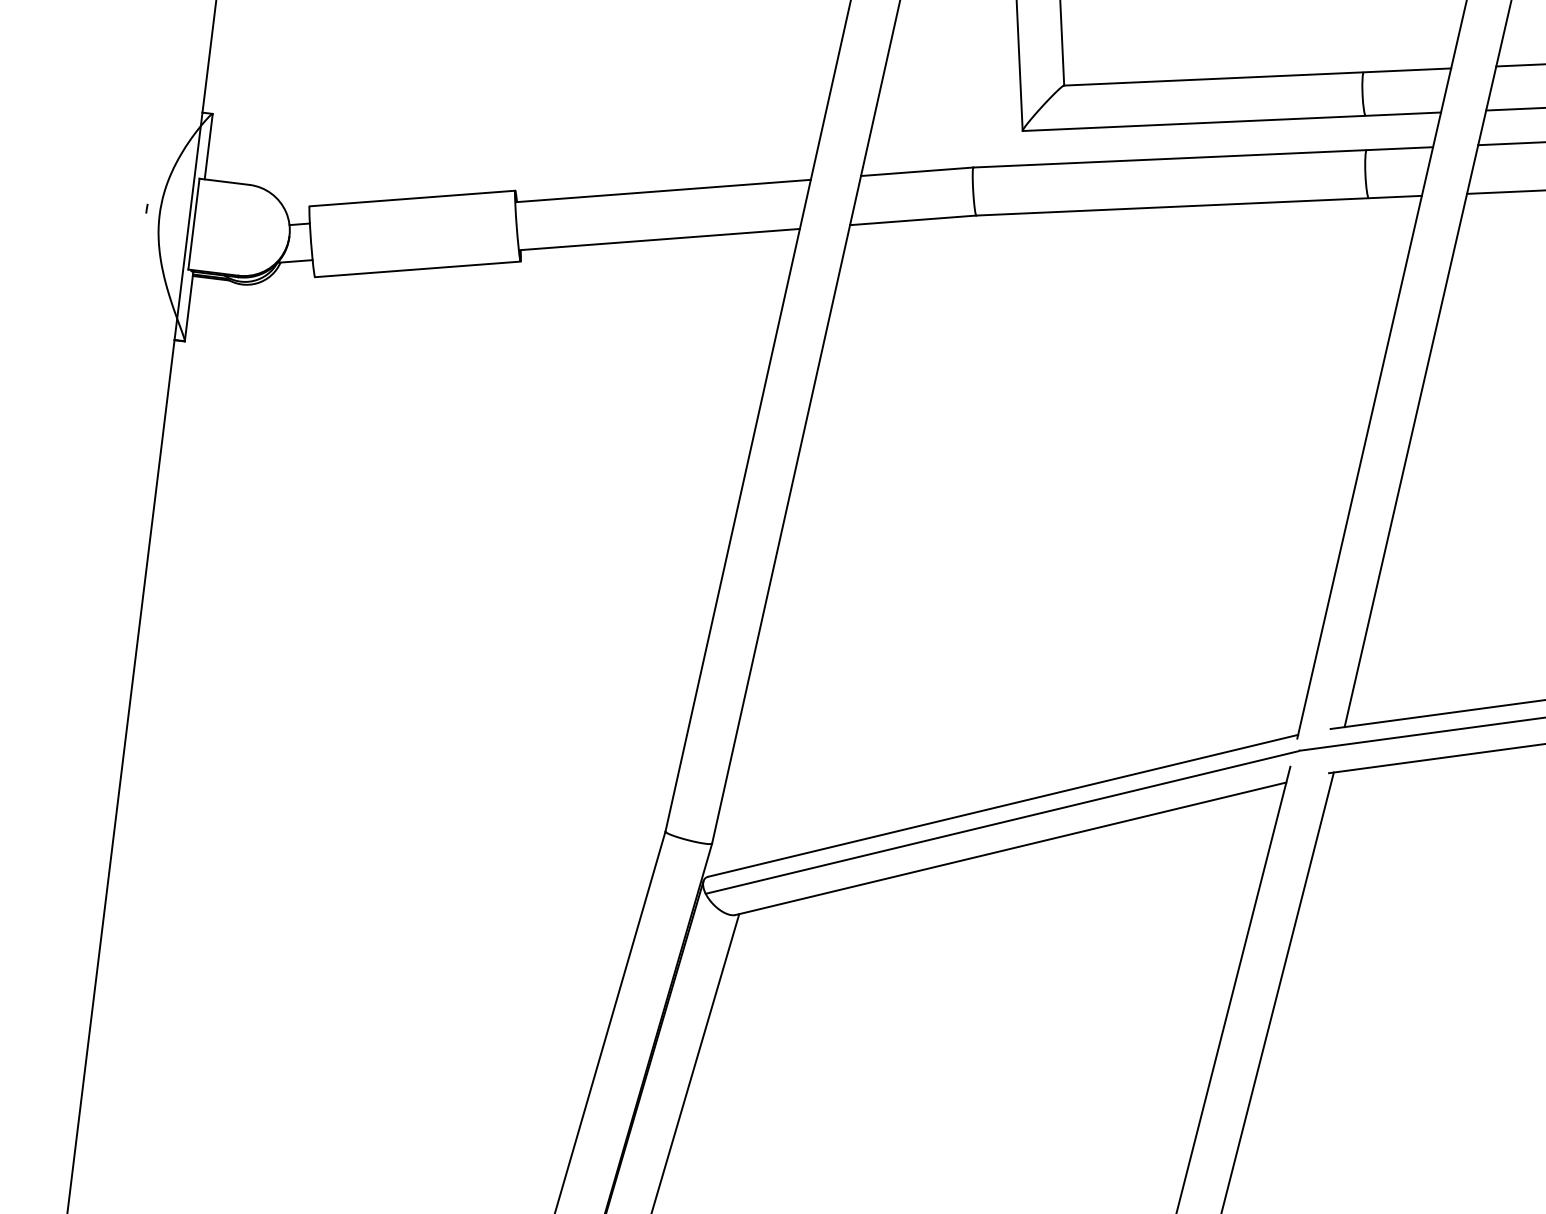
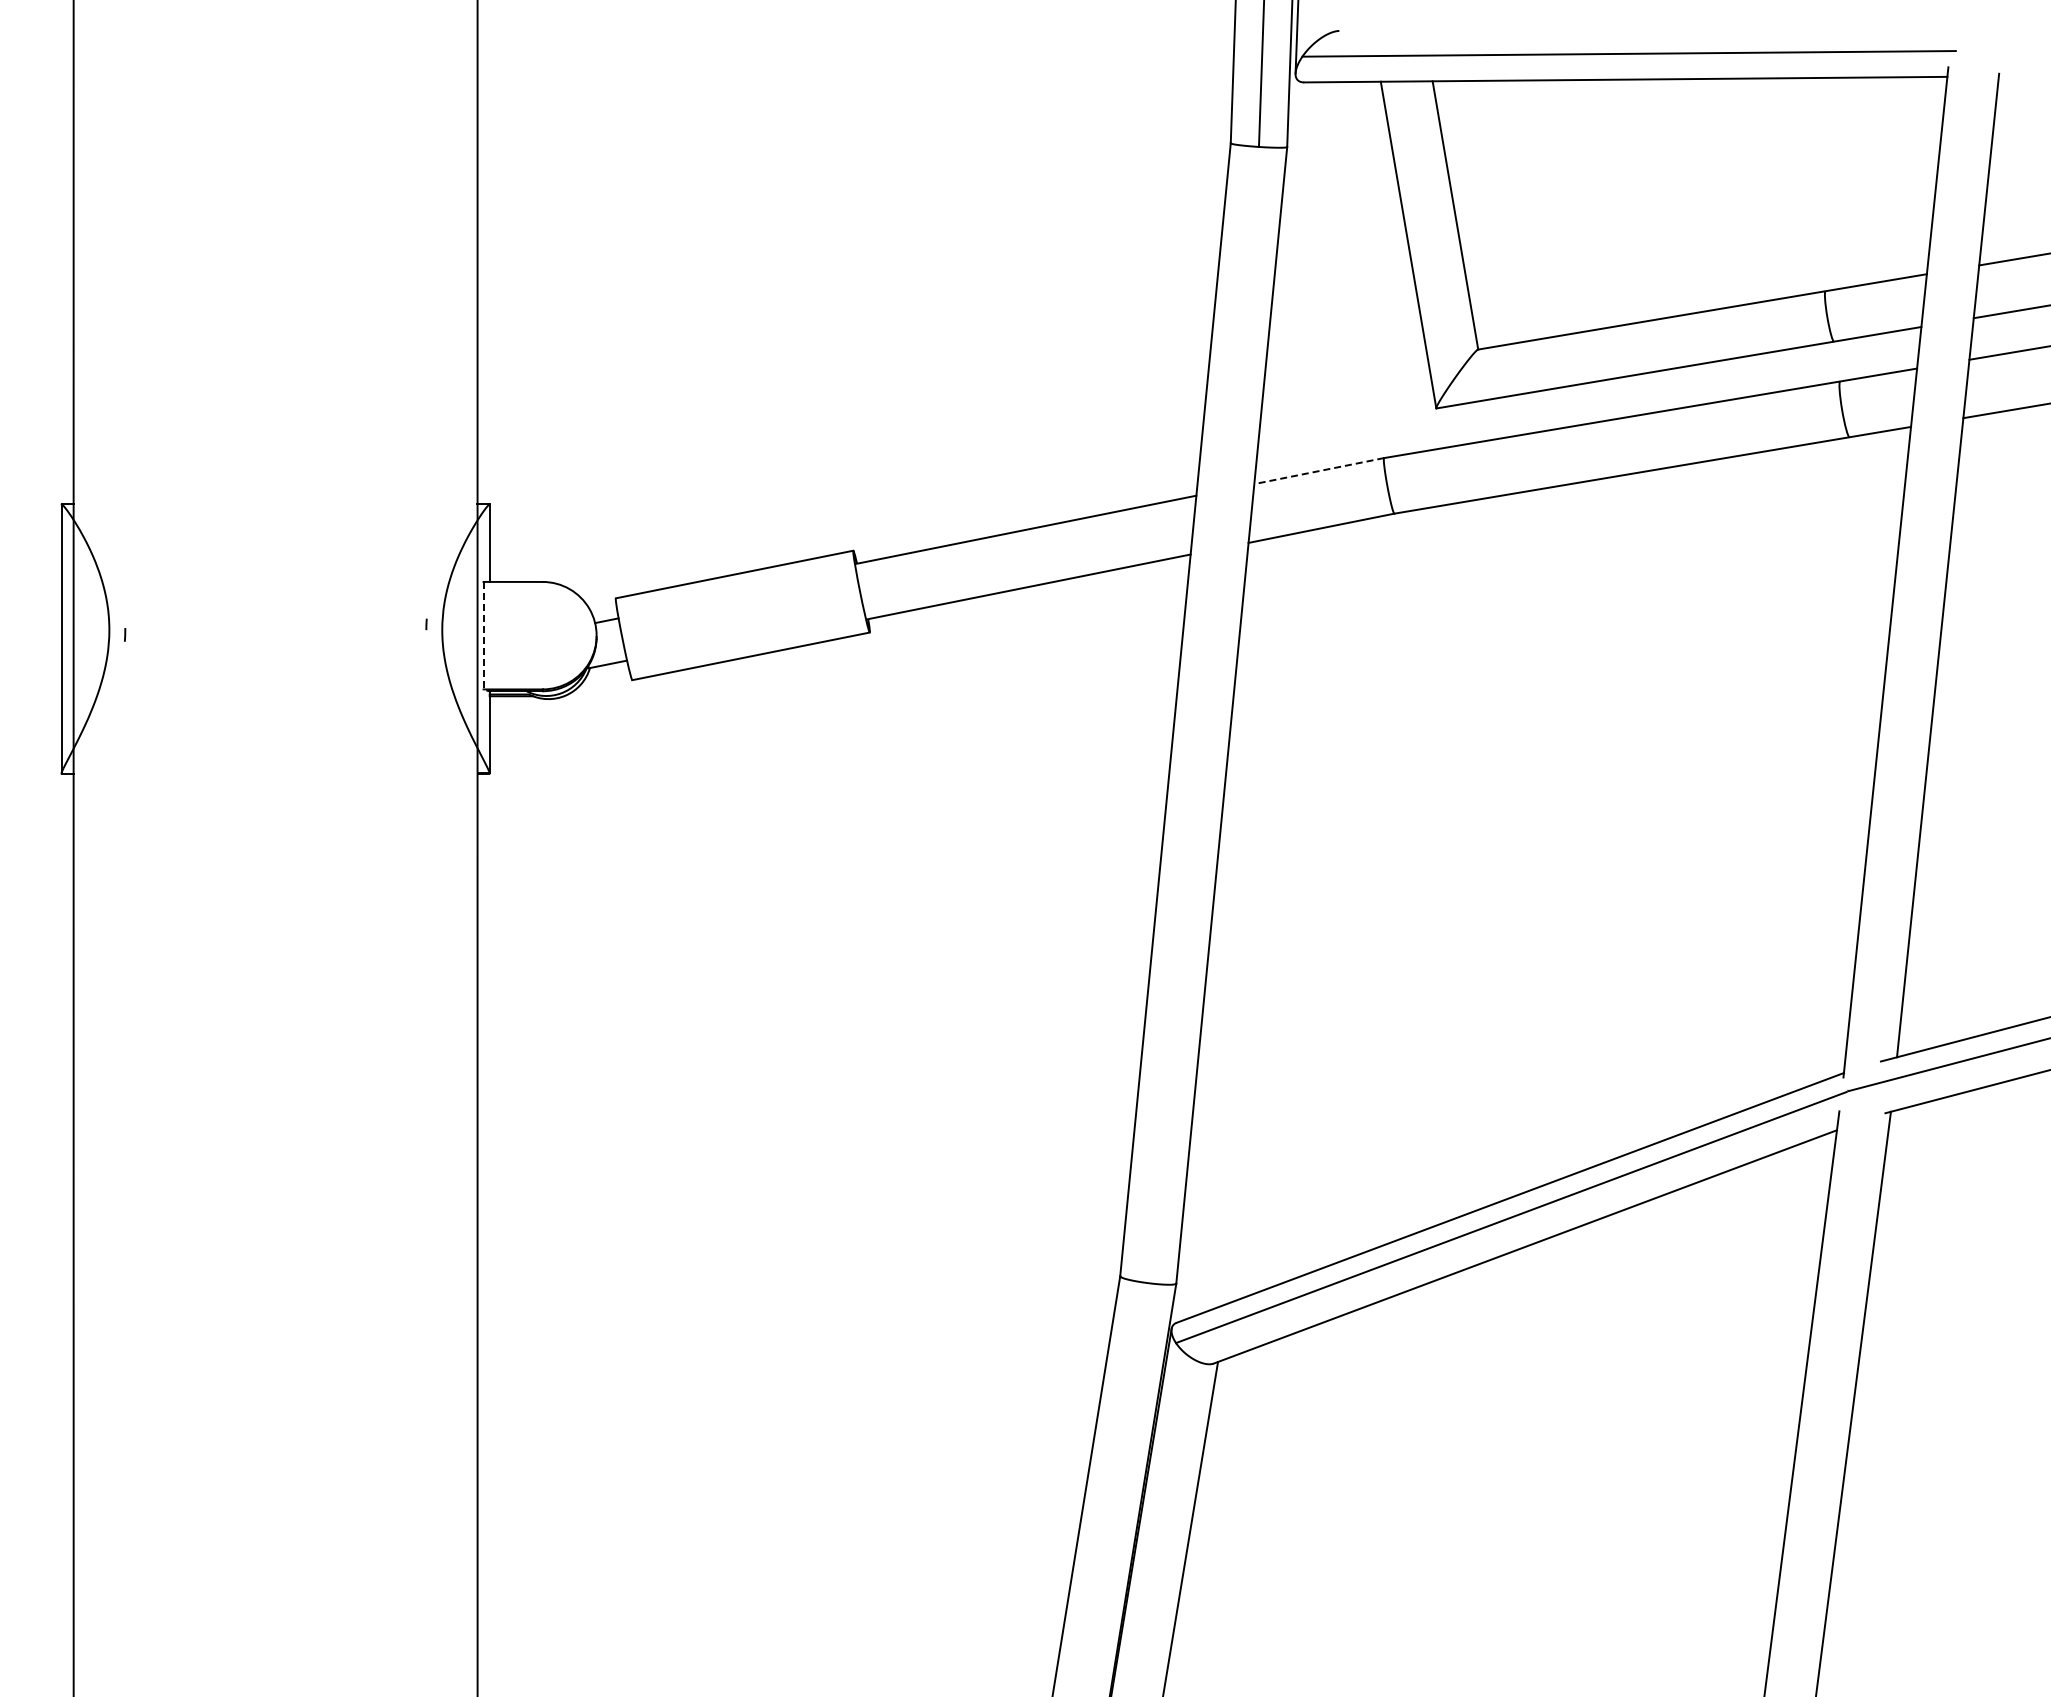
line: (916, 172) -> (1318, 471), solid -> dashed
line: (193, 224) -> (483, 635), solid -> dashed

